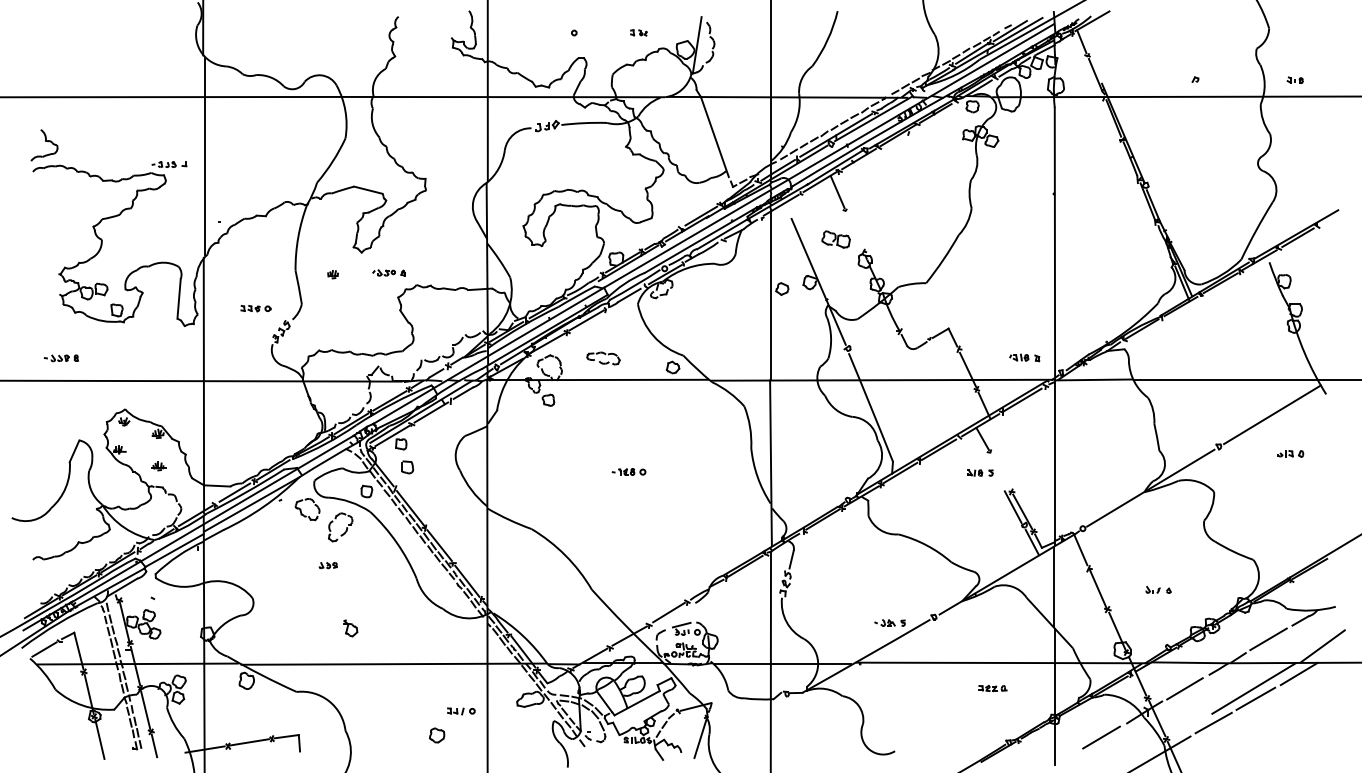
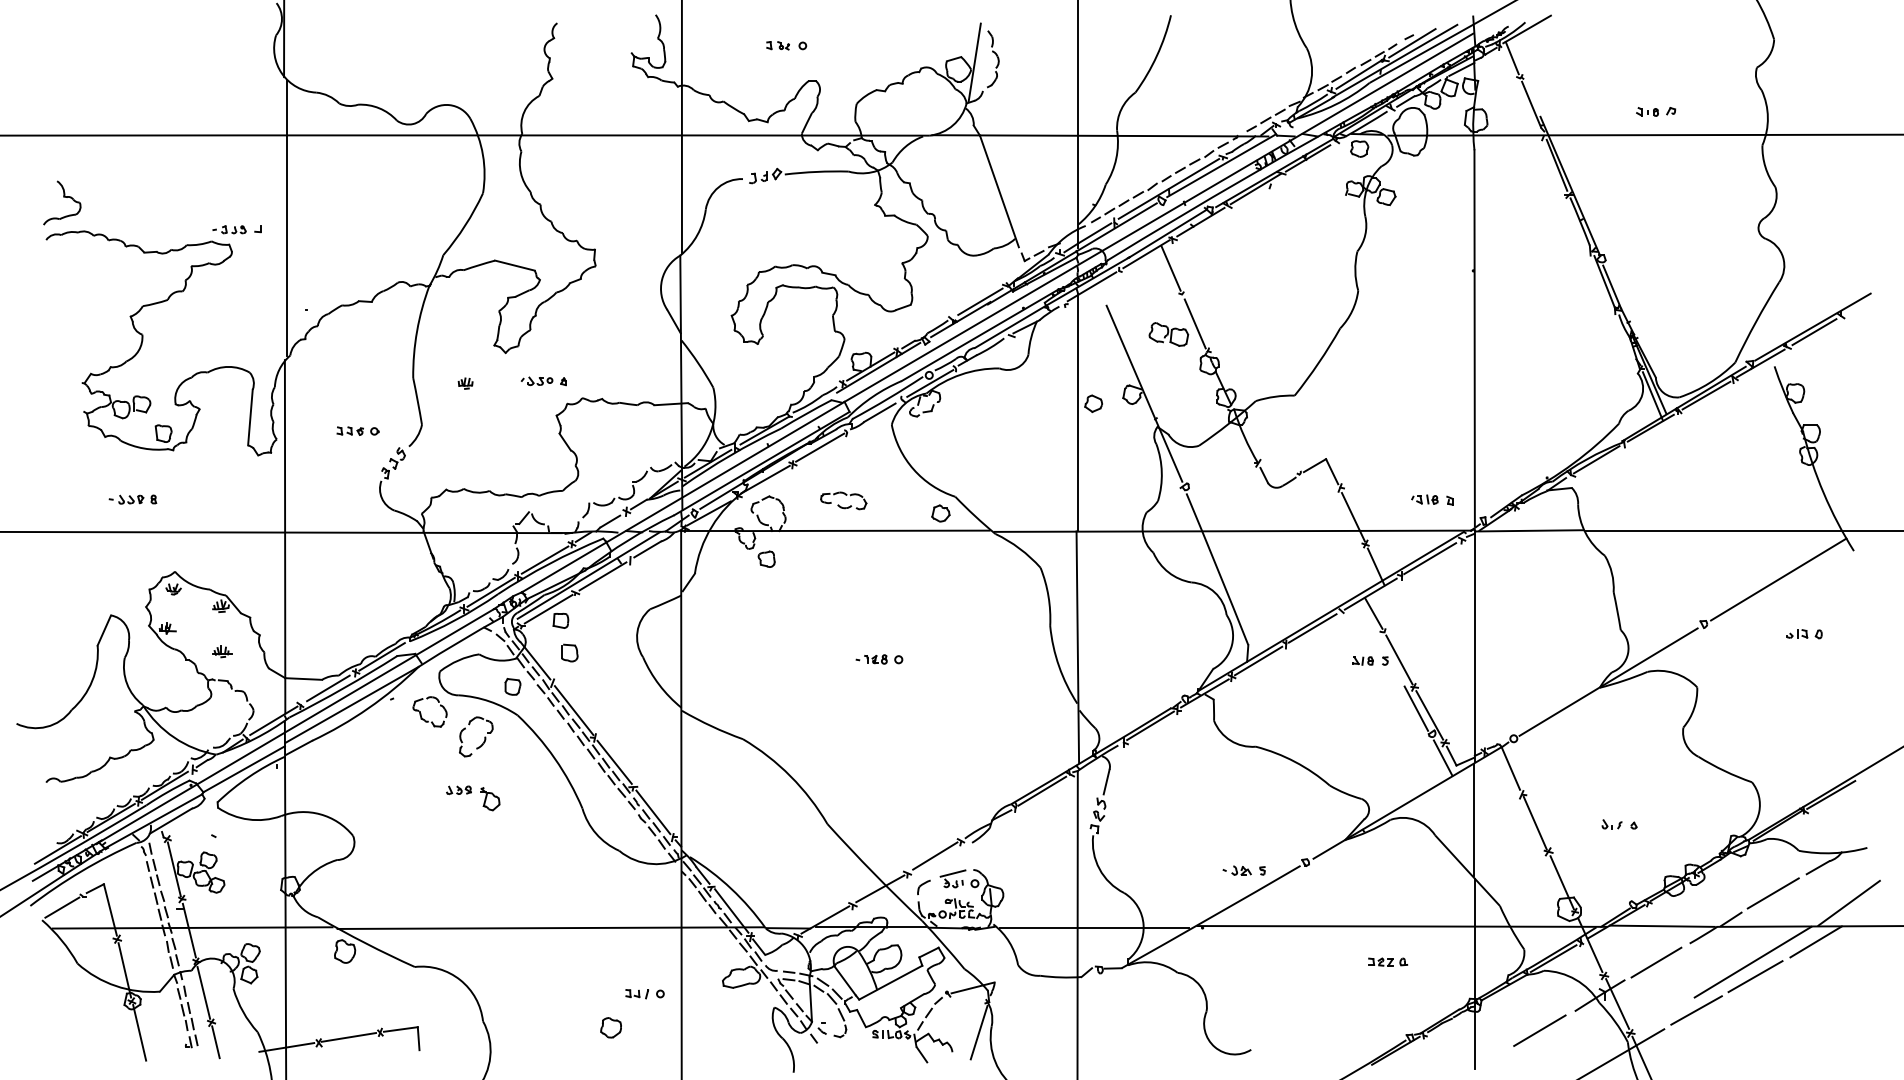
part: (638, 32) -> (777, 45), moved
part: (1295, 79) -> (1647, 111), moved
line: (854, 231) -> (1194, 323), added
part: (61, 358) -> (132, 499), moved
line: (1001, 471) -> (1399, 659), added
part: (350, 628) -> (490, 799), moved

